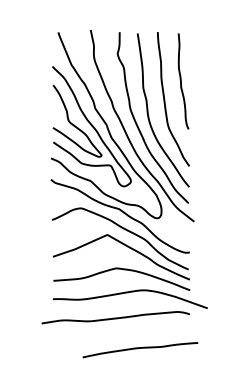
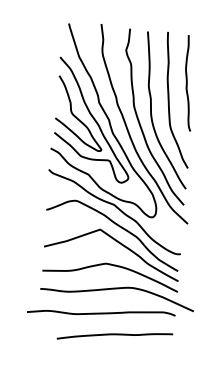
curve: (140, 348) -> (115, 334), moved

